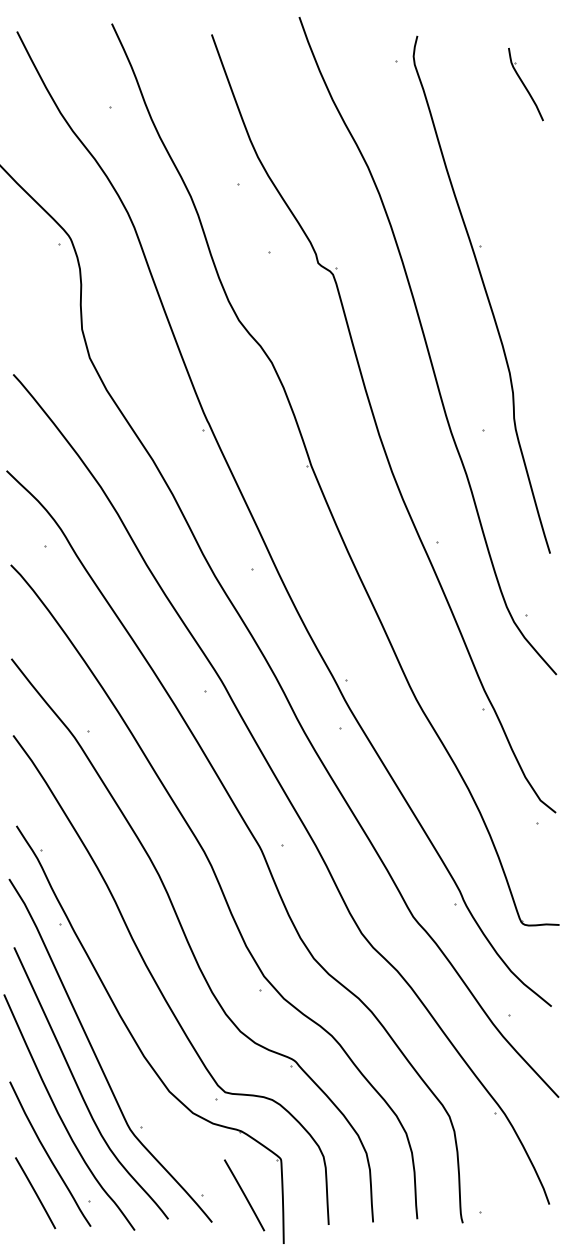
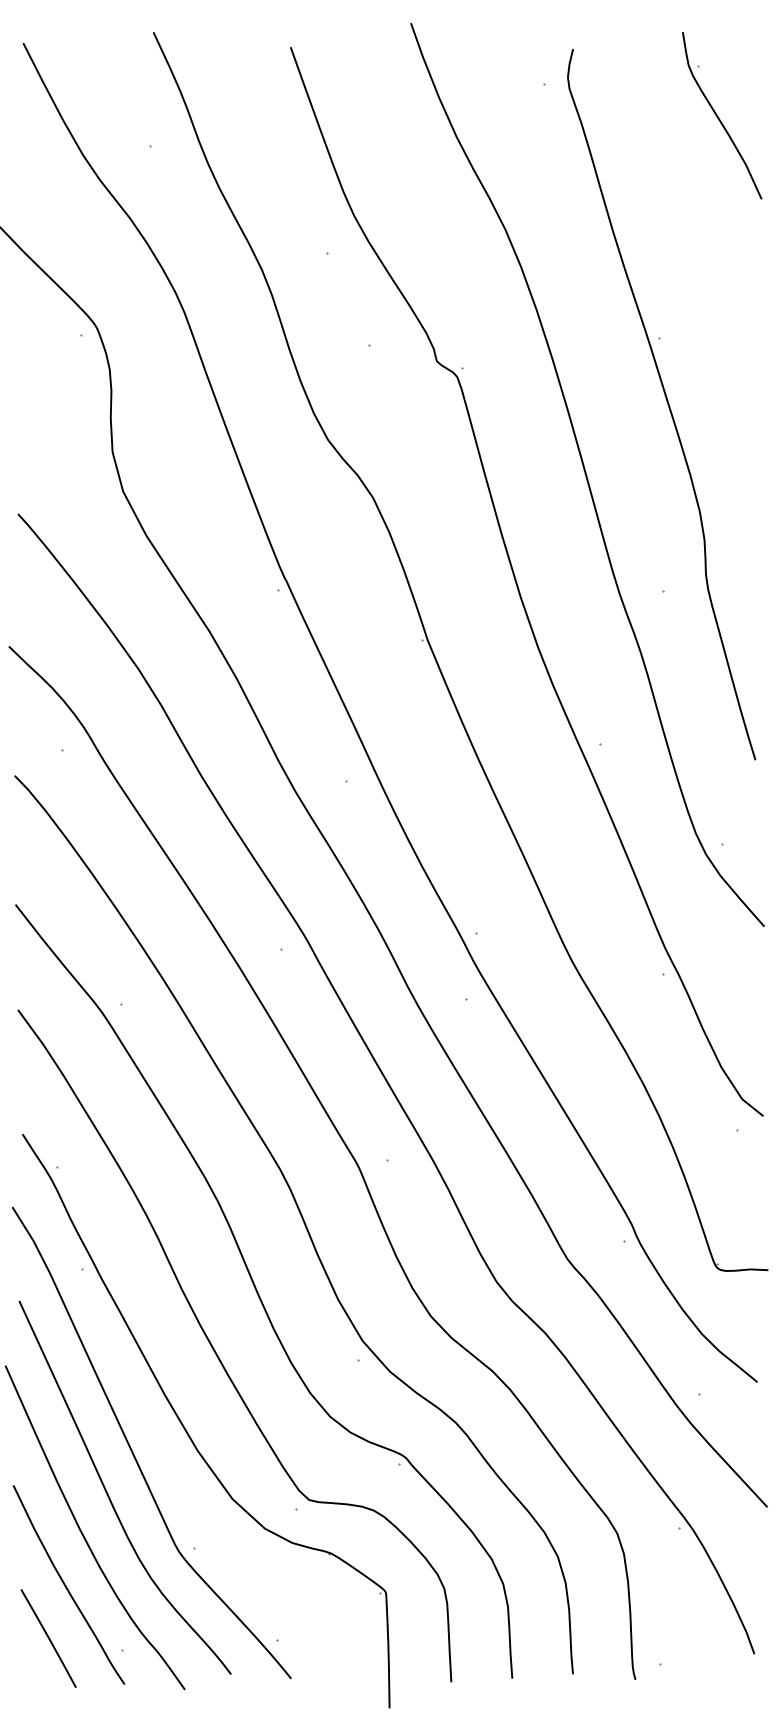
part: (526, 84) -> (722, 115), size x1.67
line: (244, 1195) -> (335, 1641), removed

